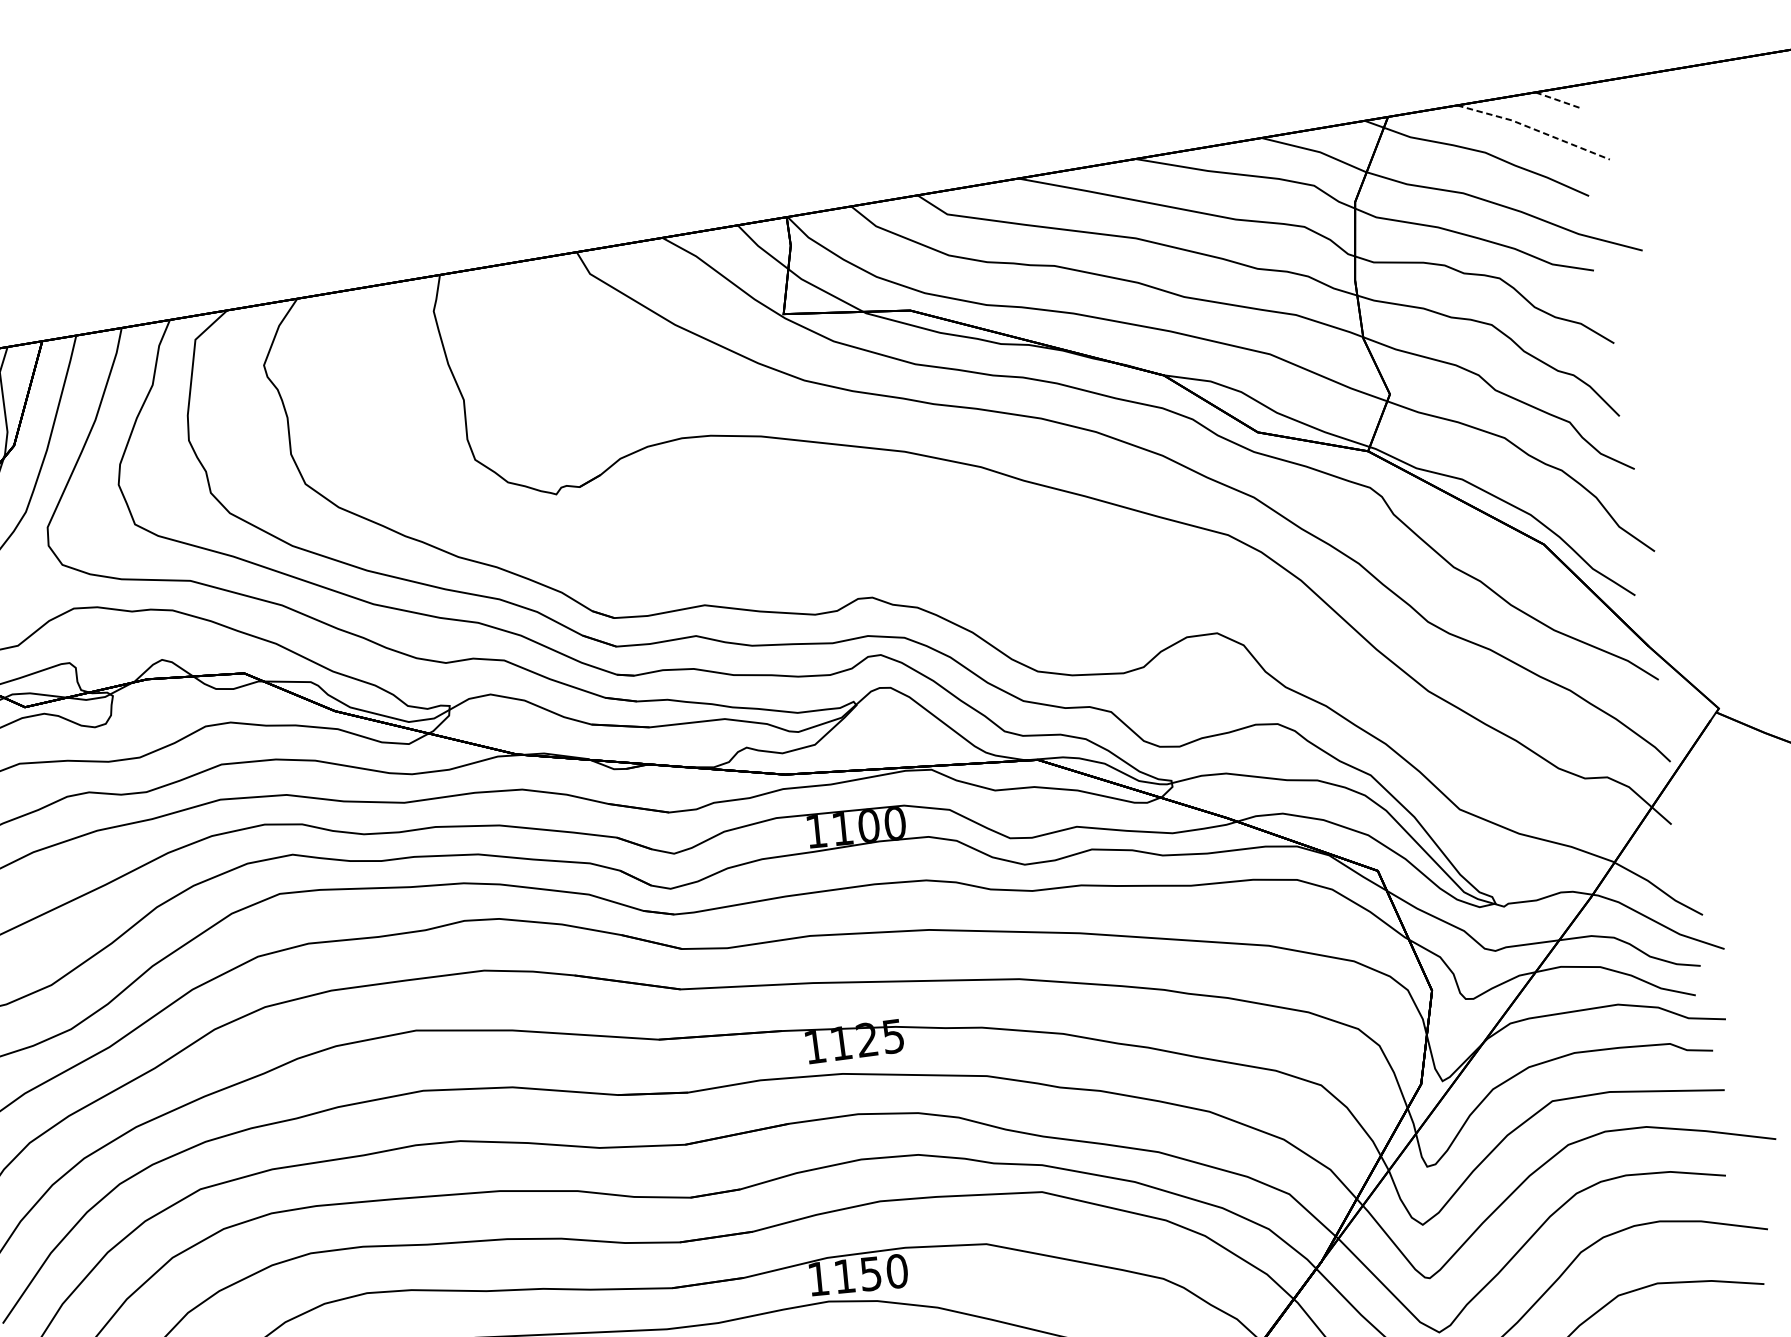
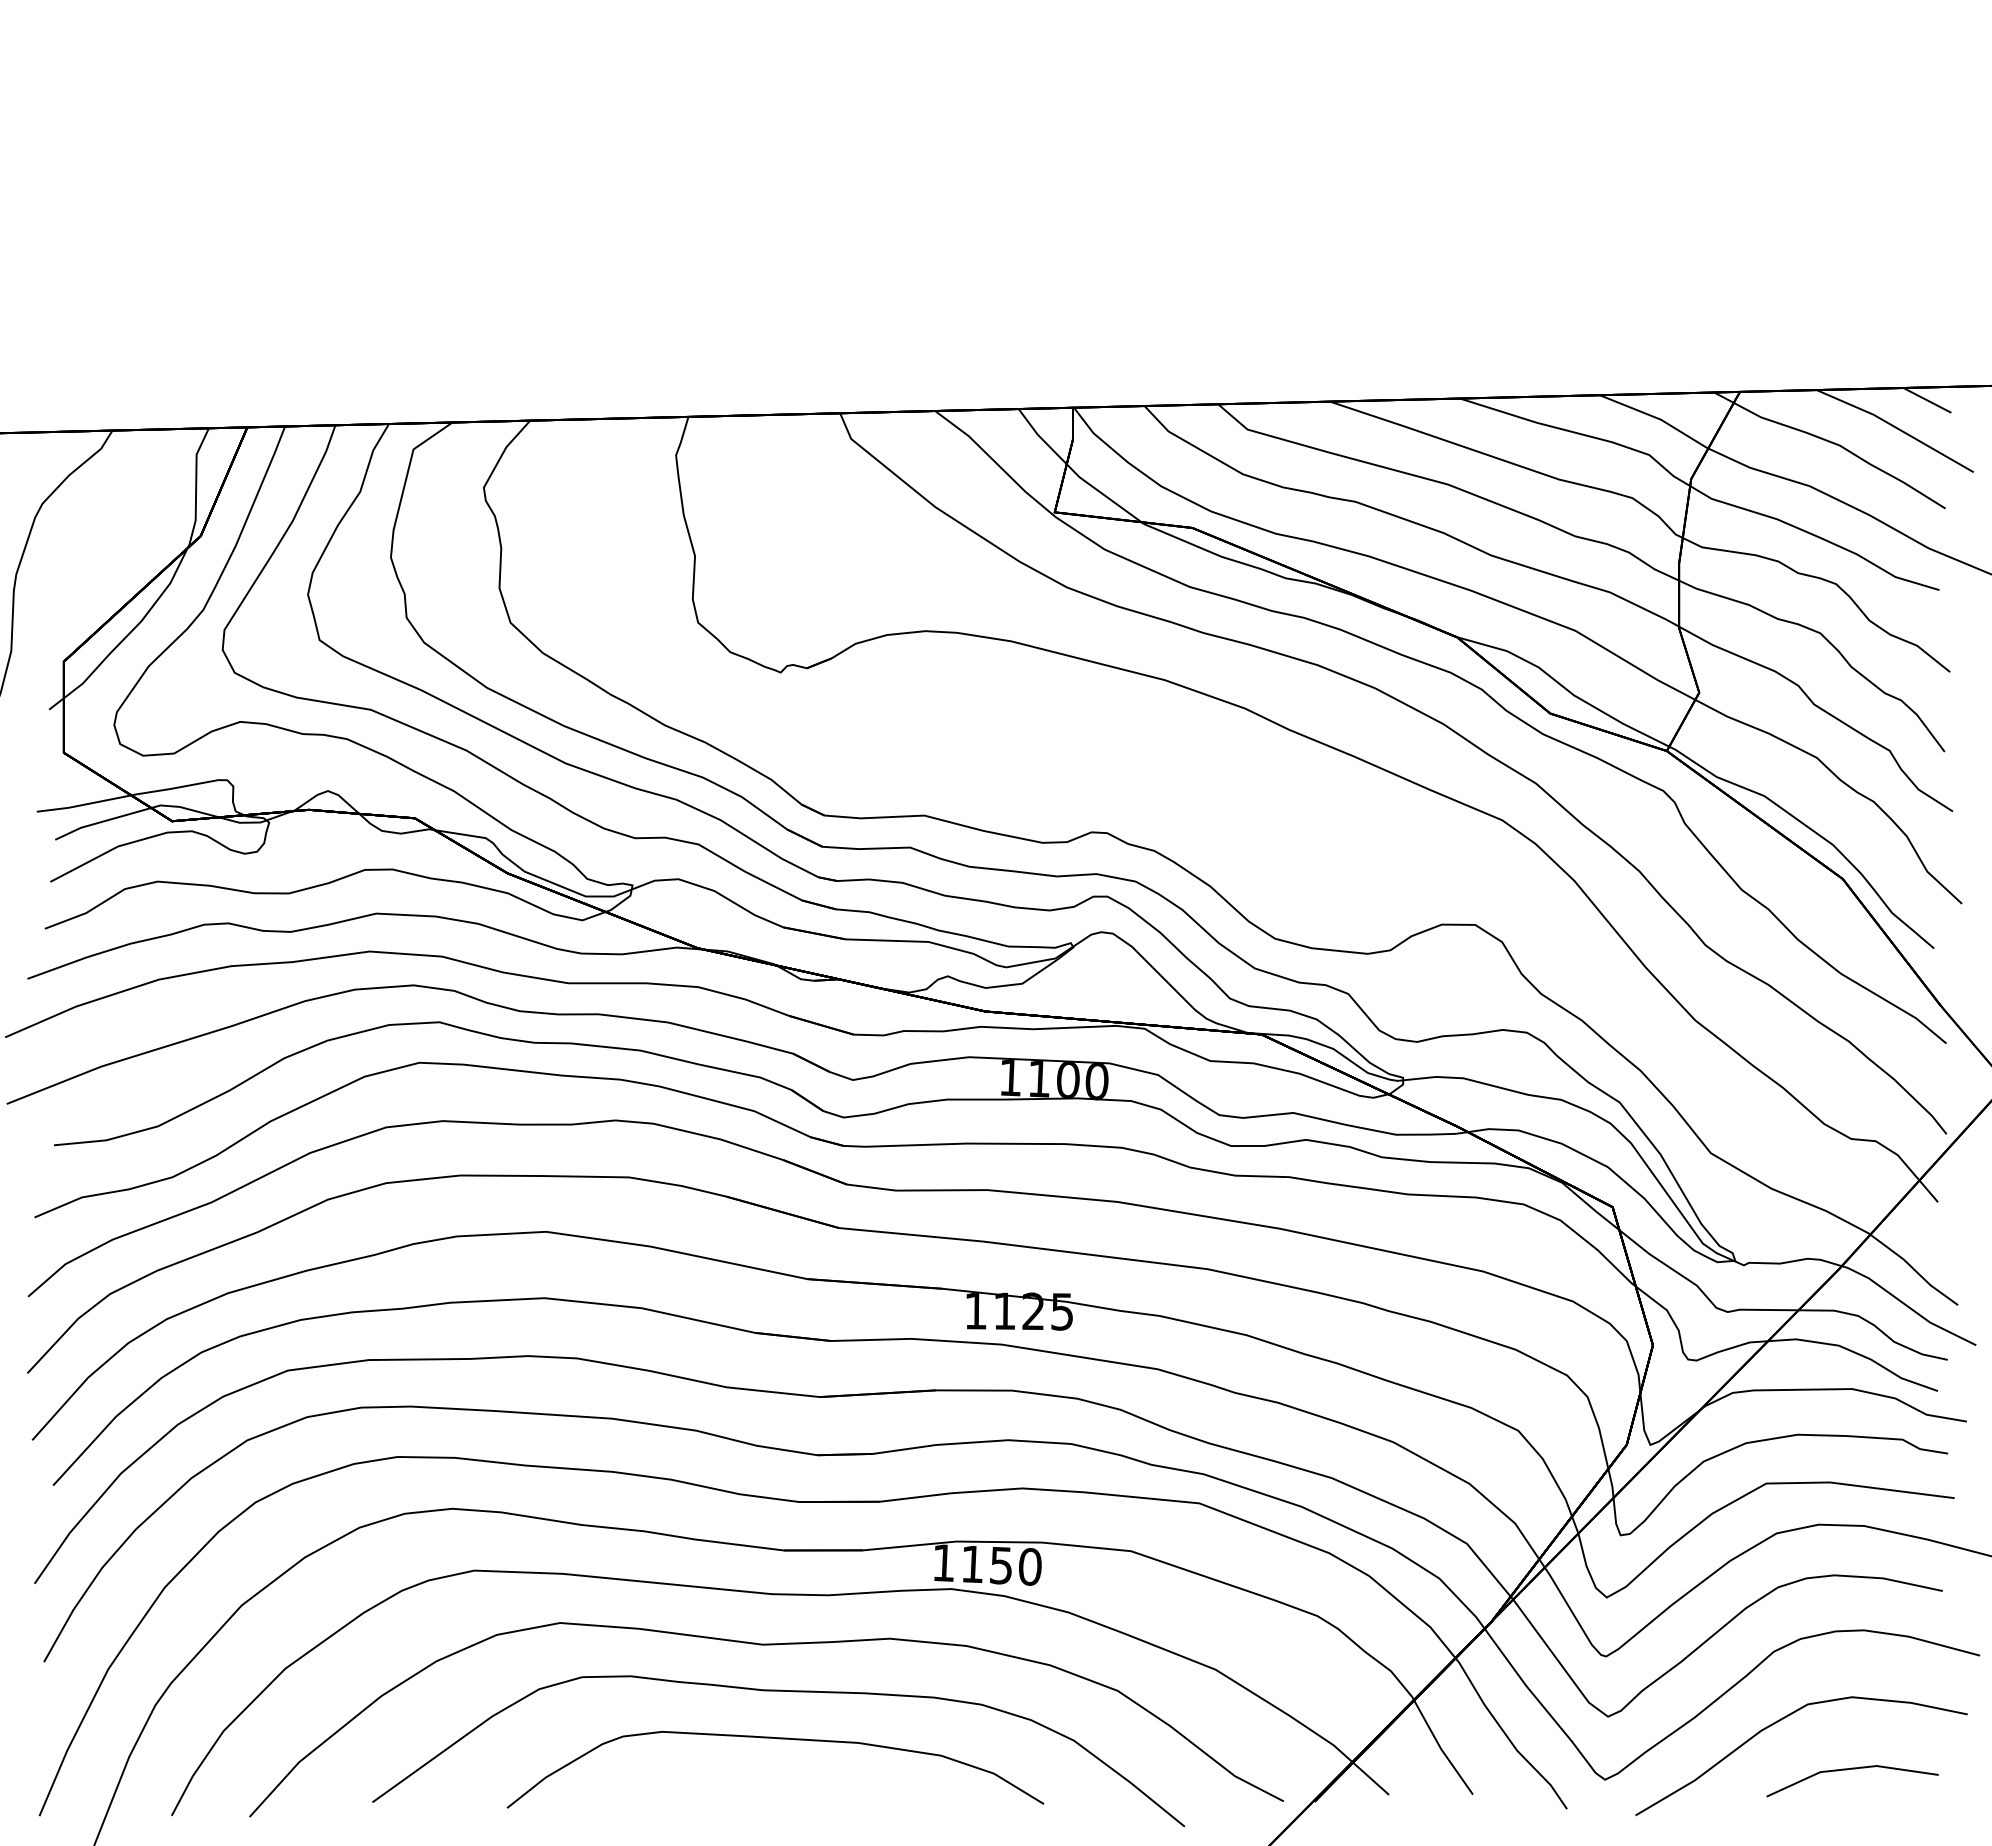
line: (1558, 100) -> (1927, 400), dashed -> solid
line: (1534, 129) -> (1896, 427), dashed -> solid

